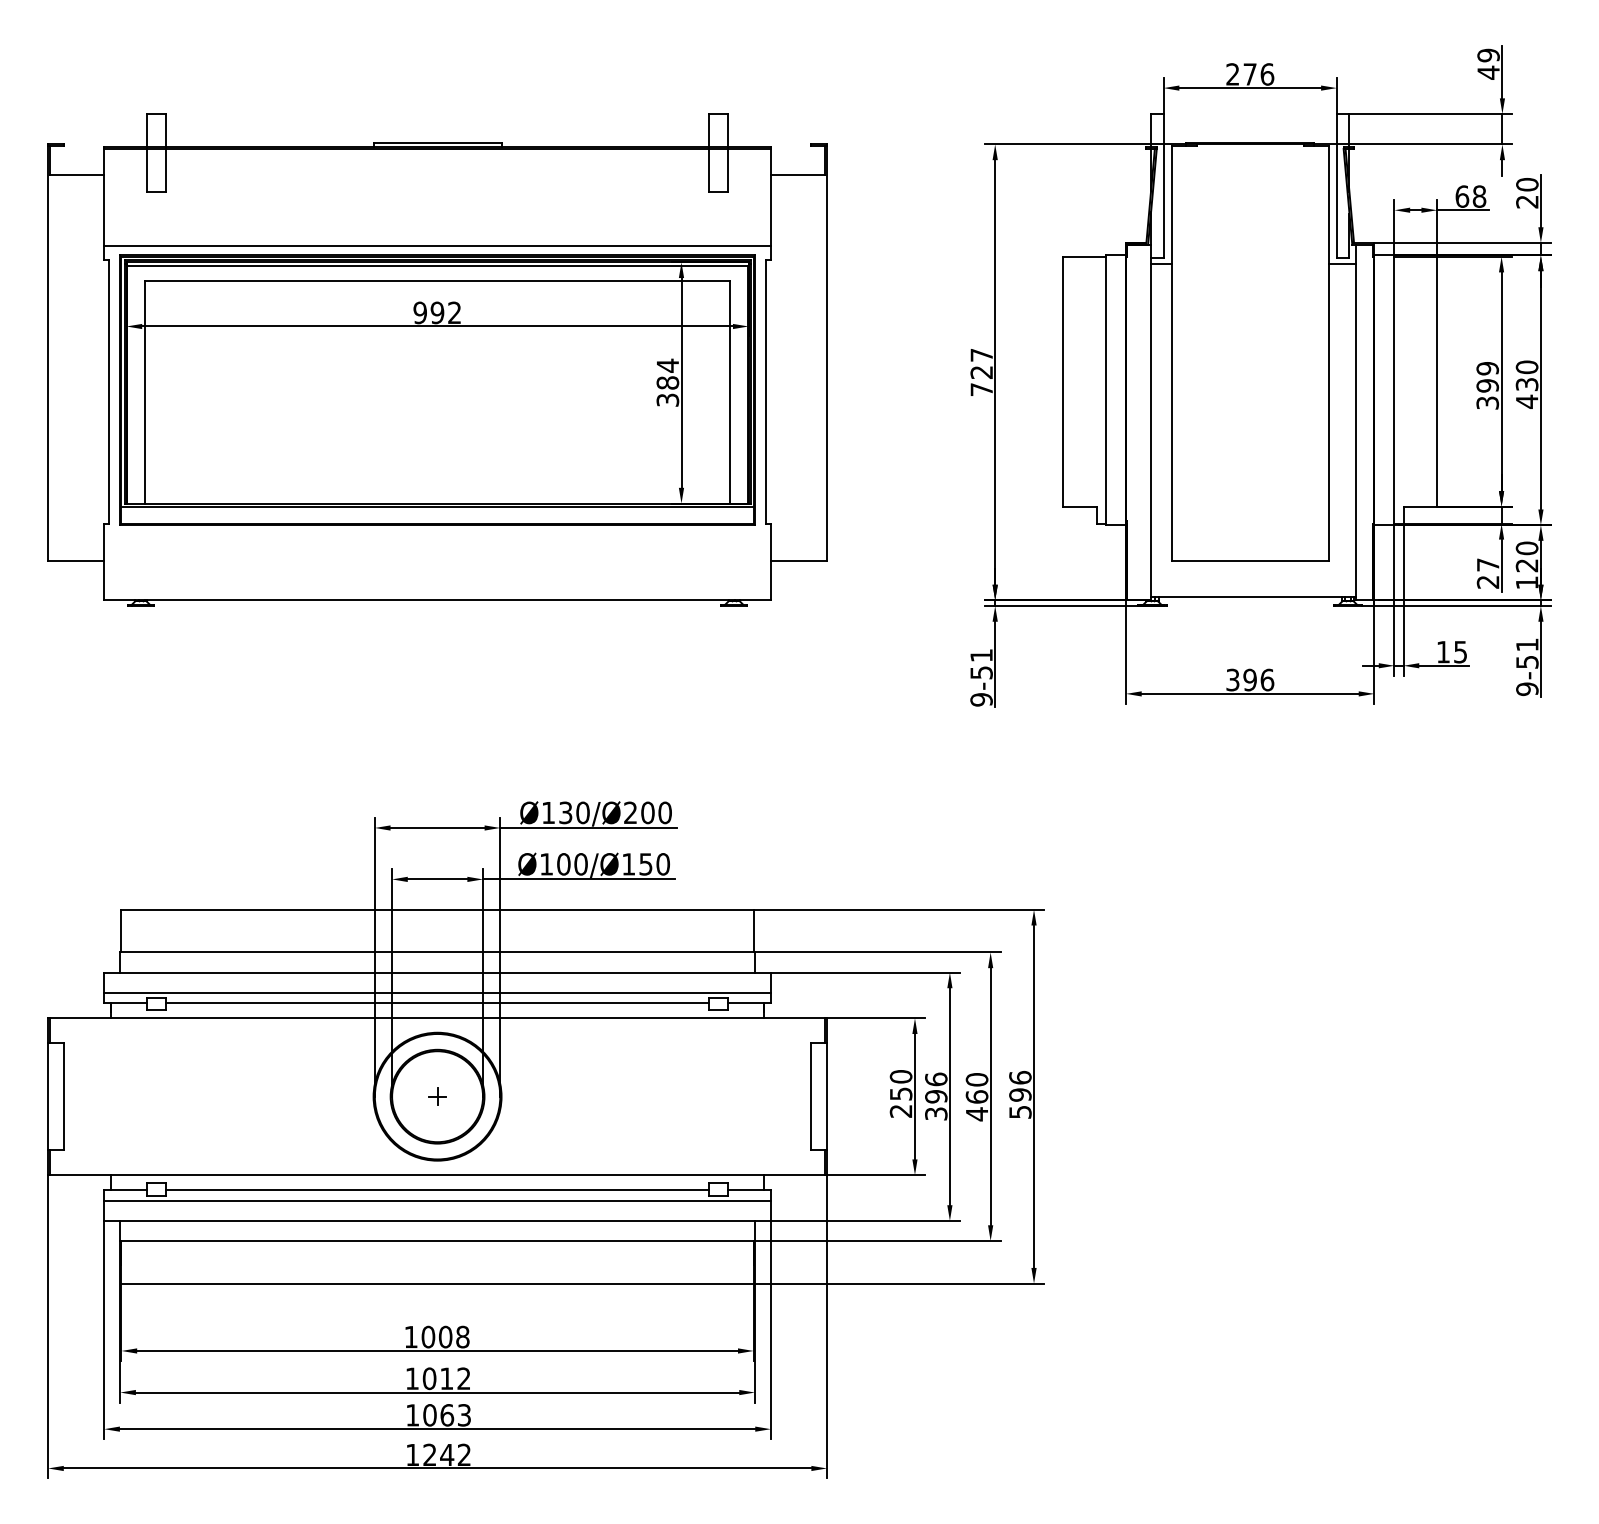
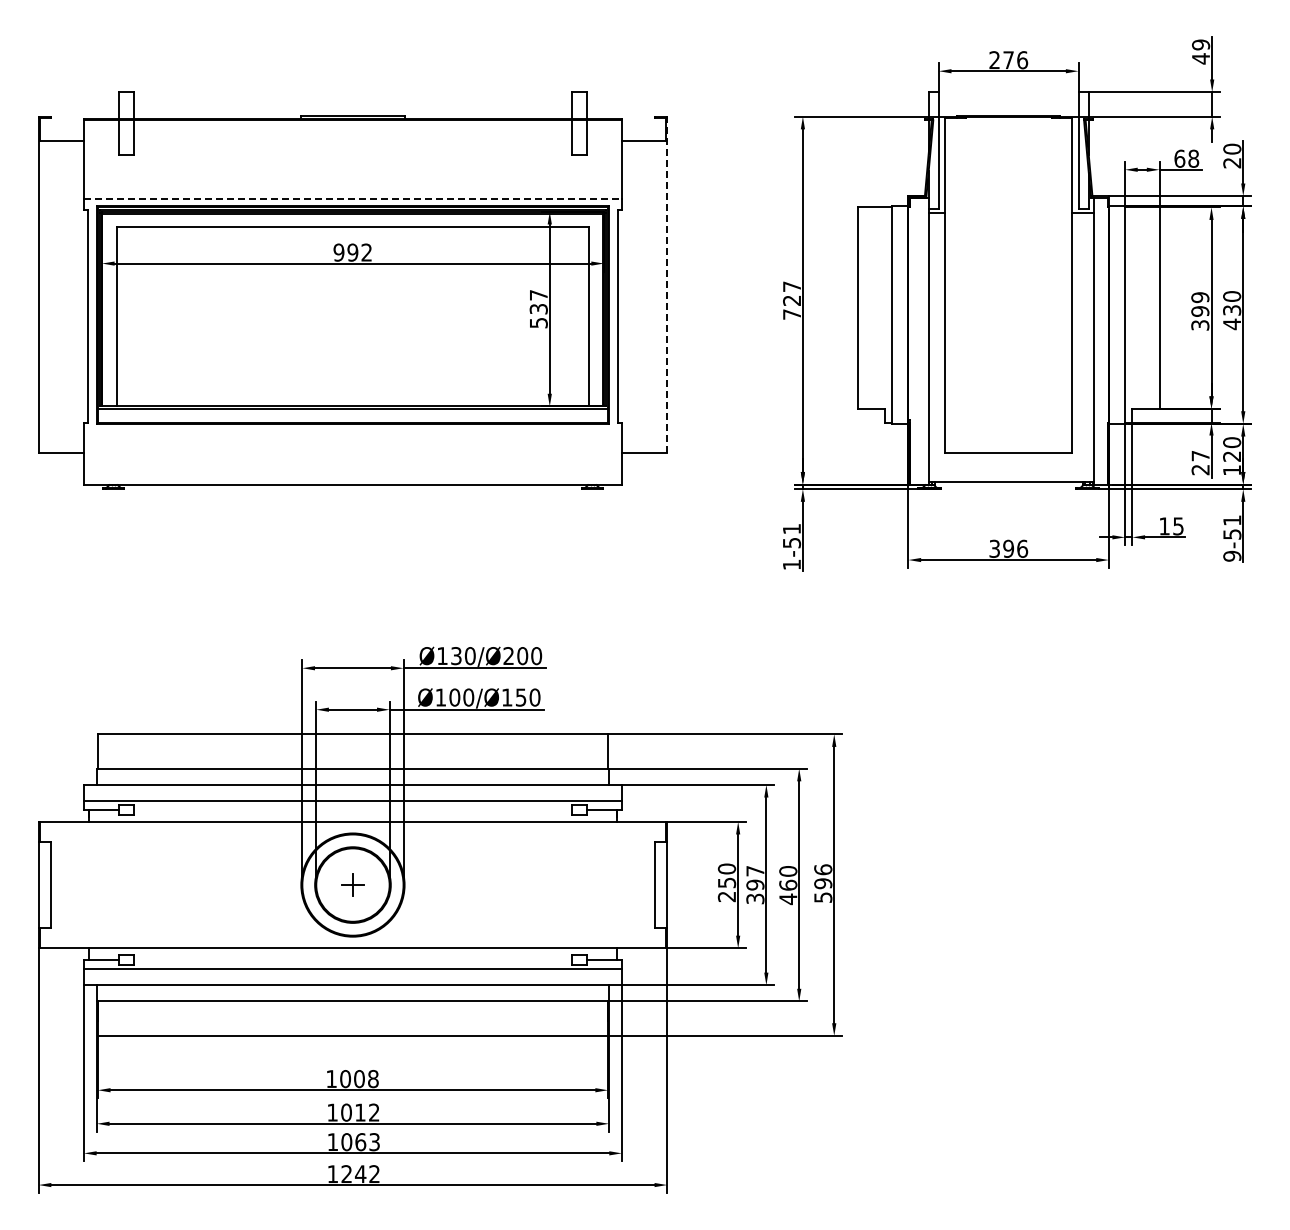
line: (437, 245) -> (352, 198), solid -> dashed
line: (827, 352) -> (667, 284), solid -> dashed
text: (667, 382) -> (538, 308), 384 -> 537
text: (981, 699) -> (791, 564), 9-51 -> 1-51
line: (437, 1003) -> (352, 809), removed
text: (936, 1078) -> (755, 870), 396 -> 397
part: (437, 1095) -> (352, 884), size x1.6
line: (437, 1190) -> (352, 960), removed

